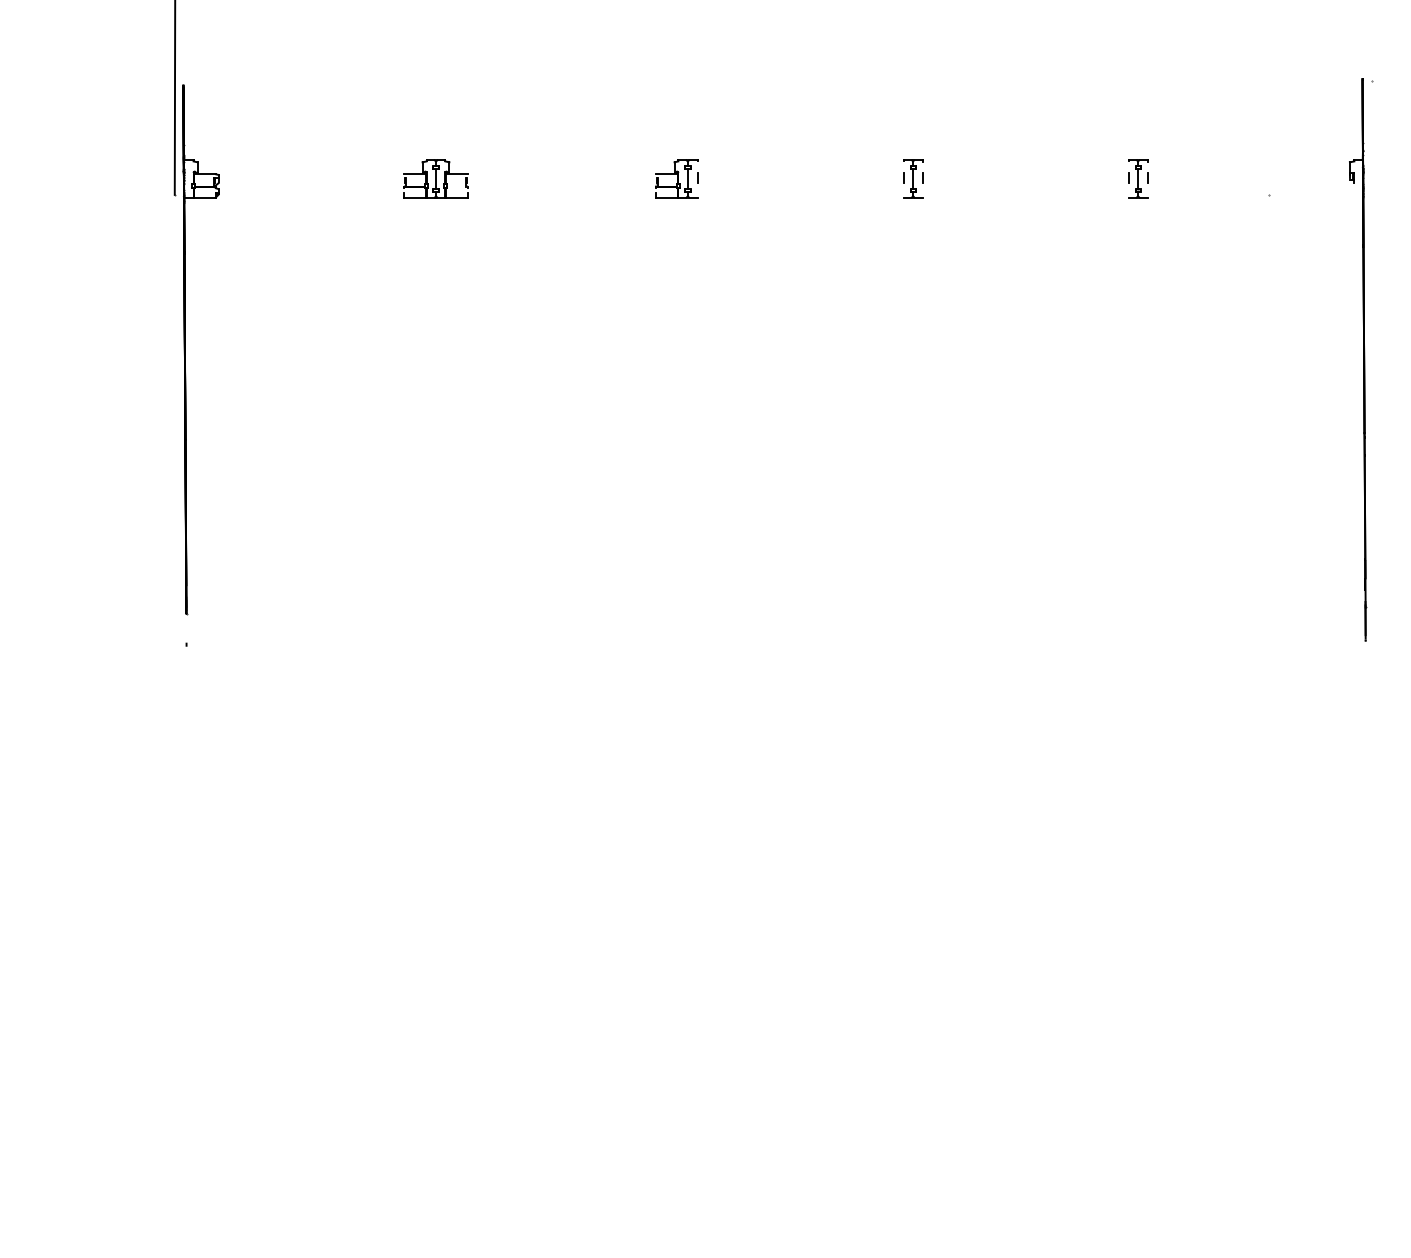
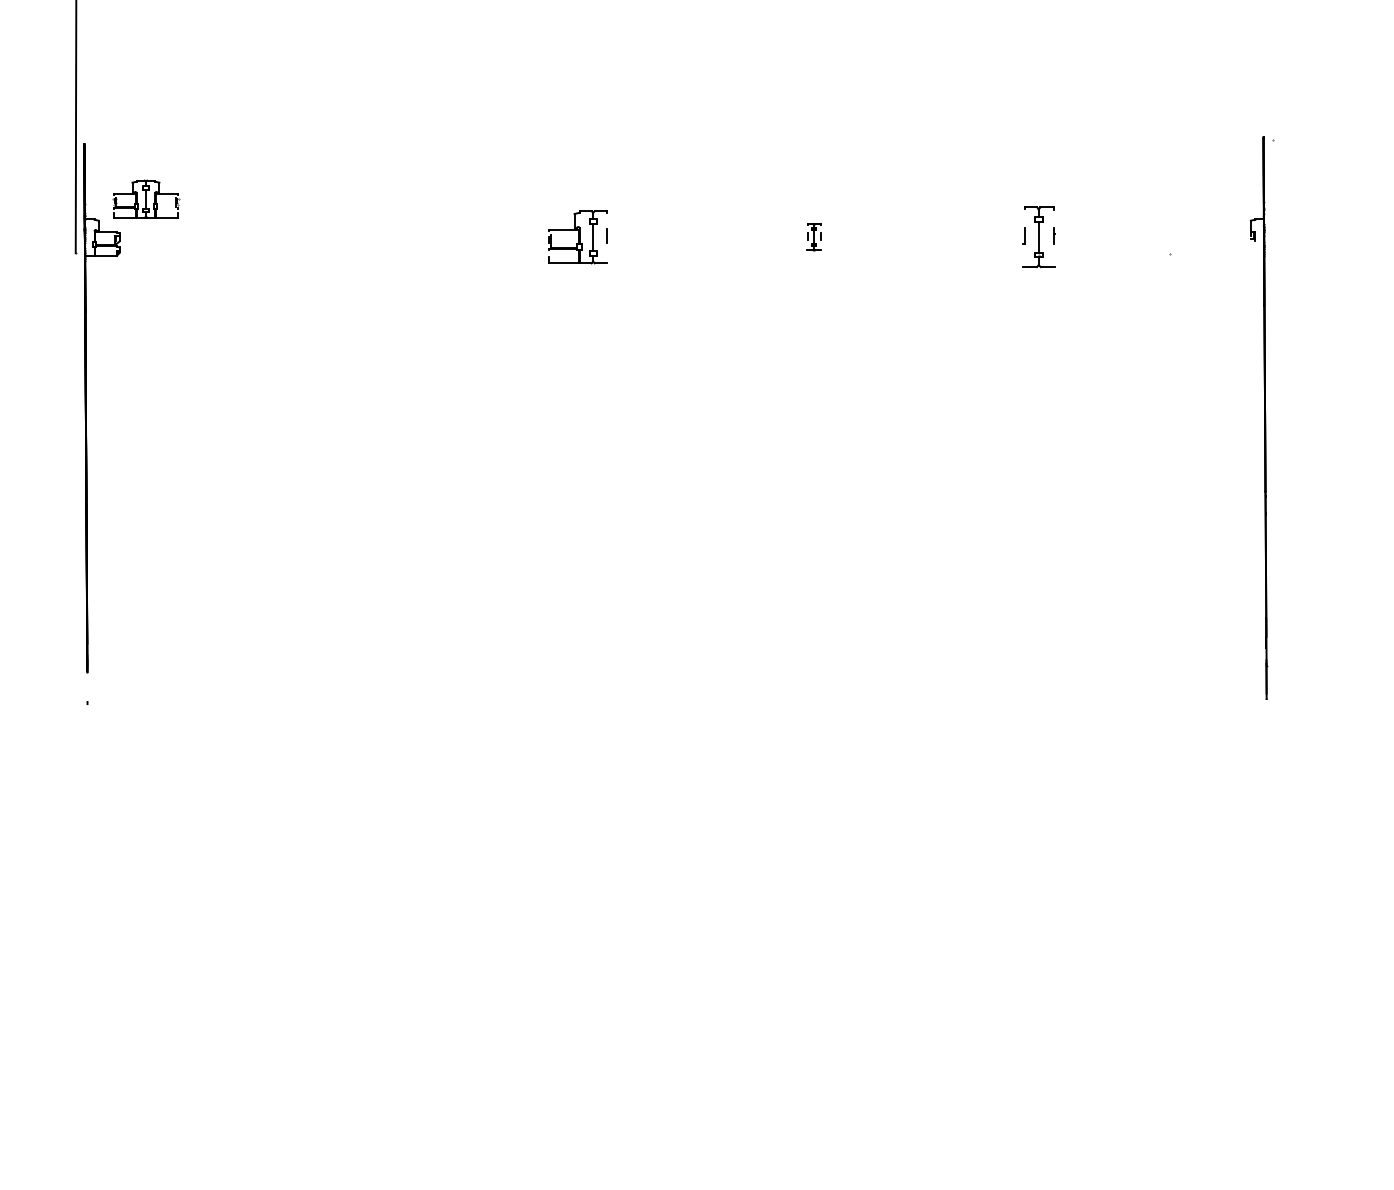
part: (435, 178) -> (145, 198), moved
part: (676, 178) -> (577, 236), size x1.4
part: (913, 178) -> (814, 236), size x0.7
part: (1138, 178) -> (1039, 236), size x1.6

